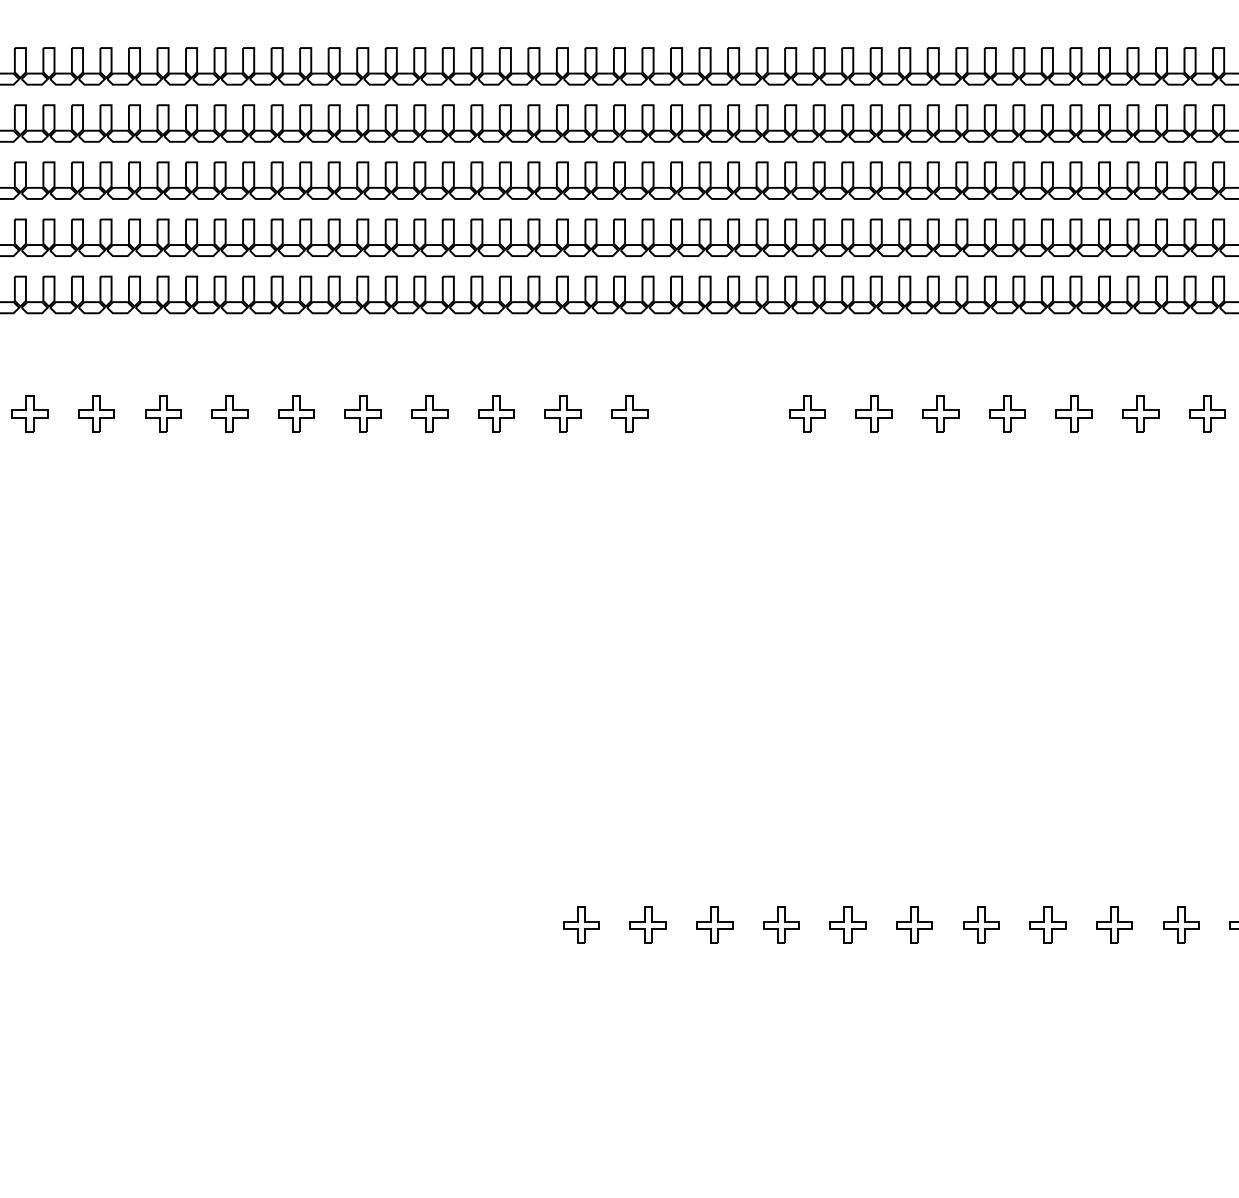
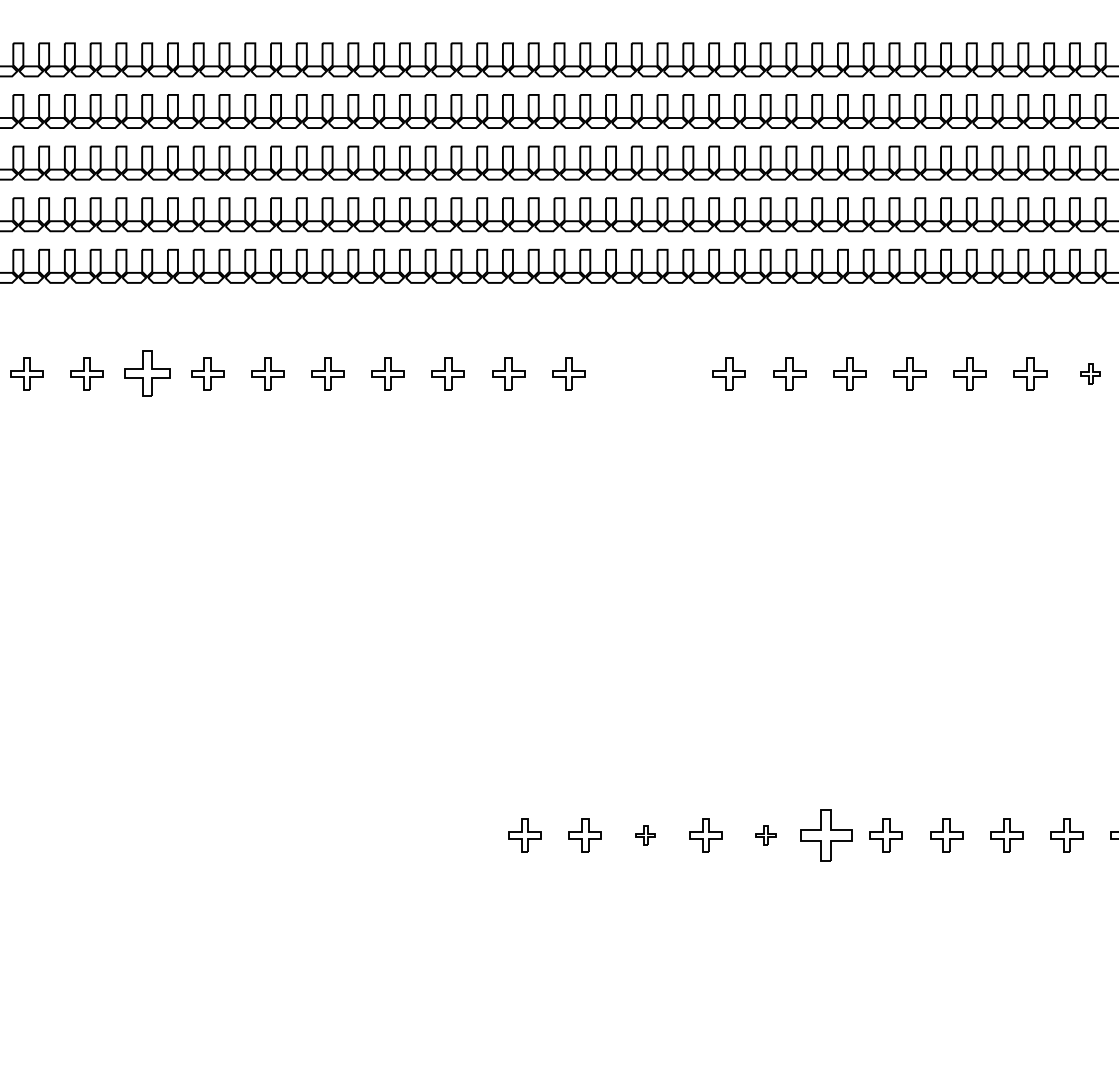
part: (163, 413) -> (147, 373), size x1.4
part: (1207, 413) -> (1090, 373), size x0.6
part: (714, 924) -> (645, 835), size x0.6
part: (847, 924) -> (765, 835), size x0.6
part: (914, 924) -> (825, 835), size x1.6

